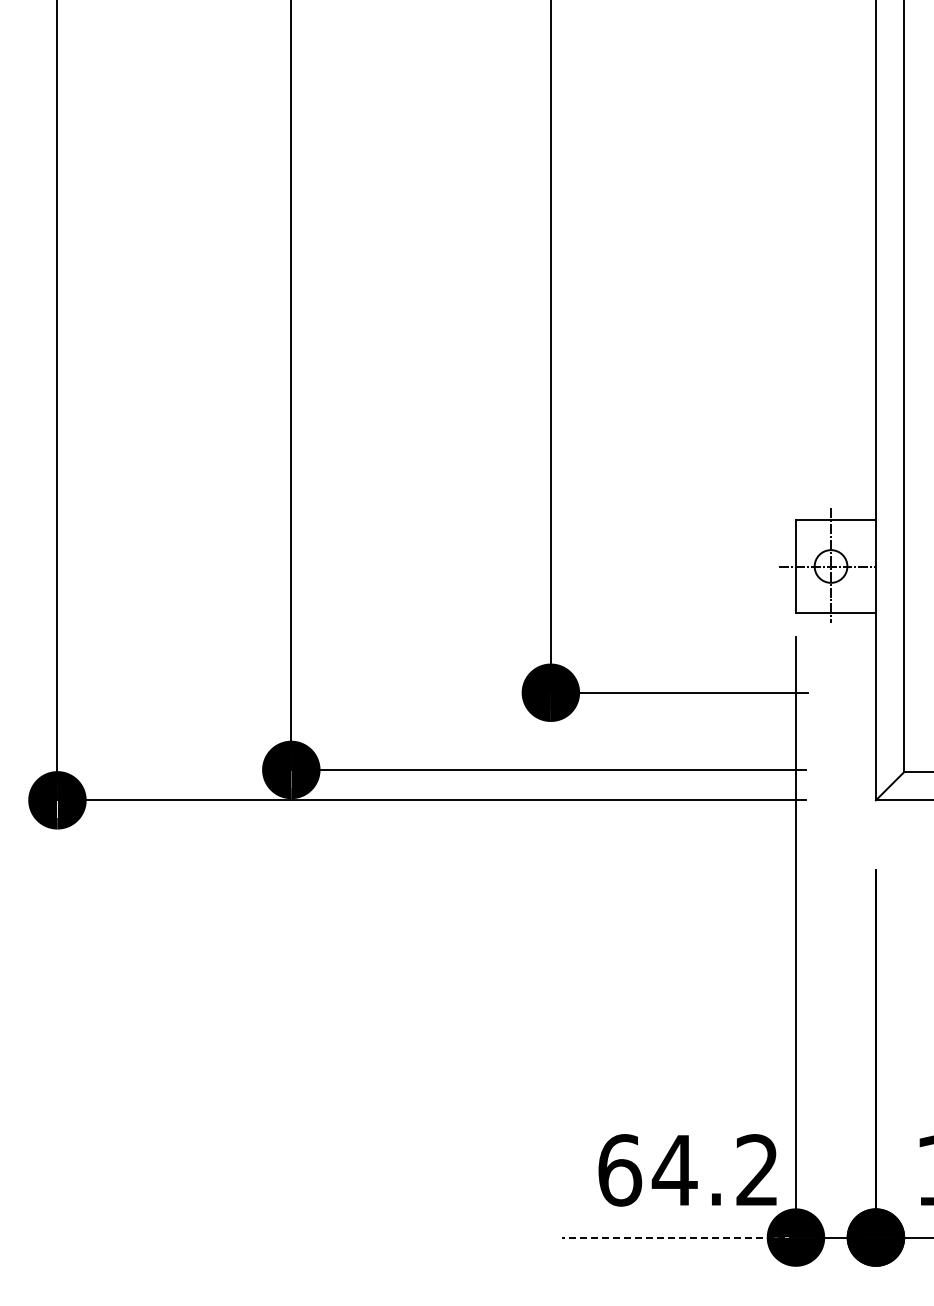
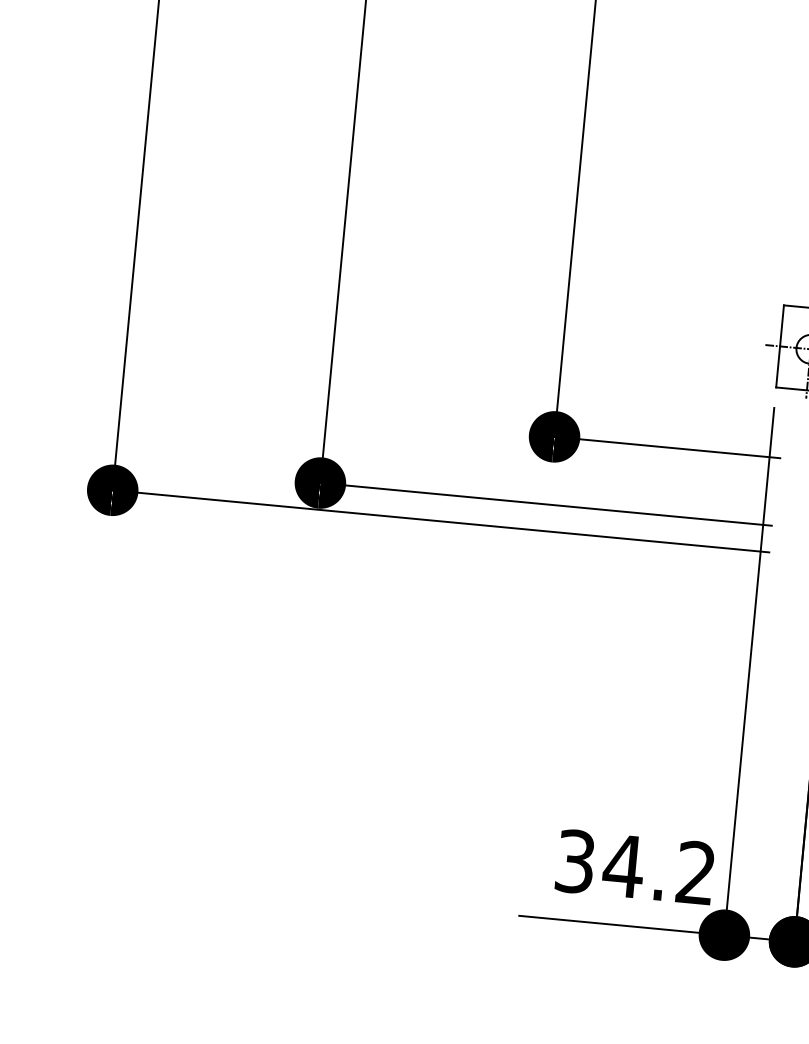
text: (620, 1170) -> (576, 861), 64.2 -> 34.2
line: (679, 1237) -> (622, 925), dashed -> solid

